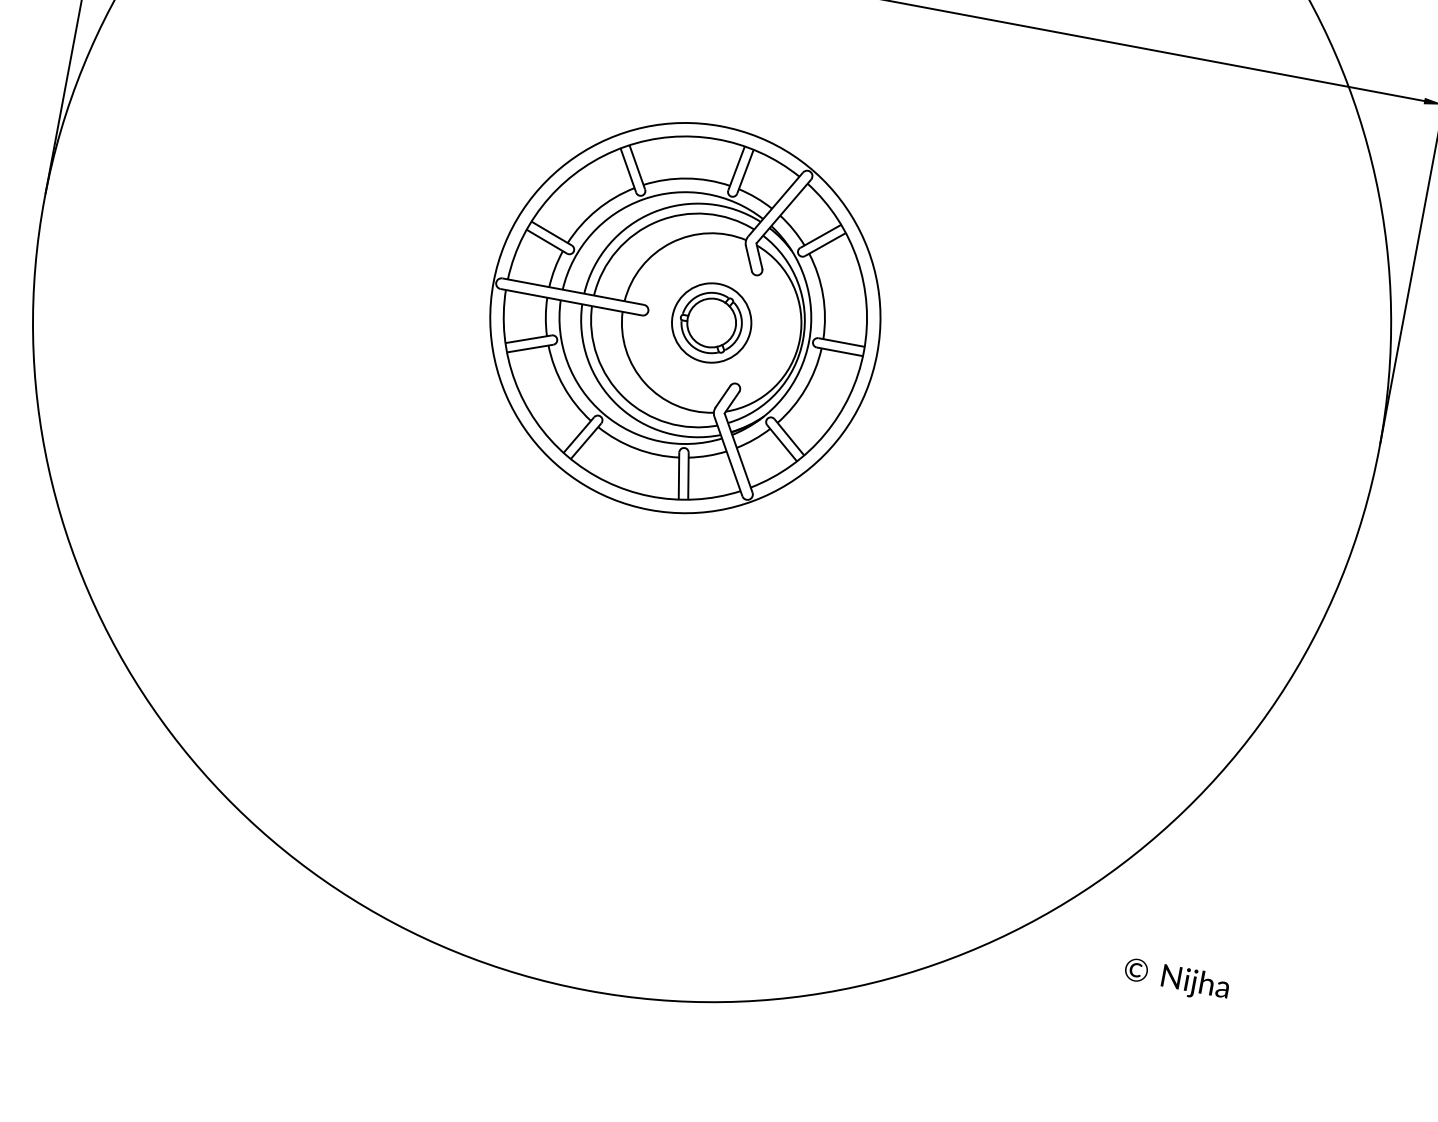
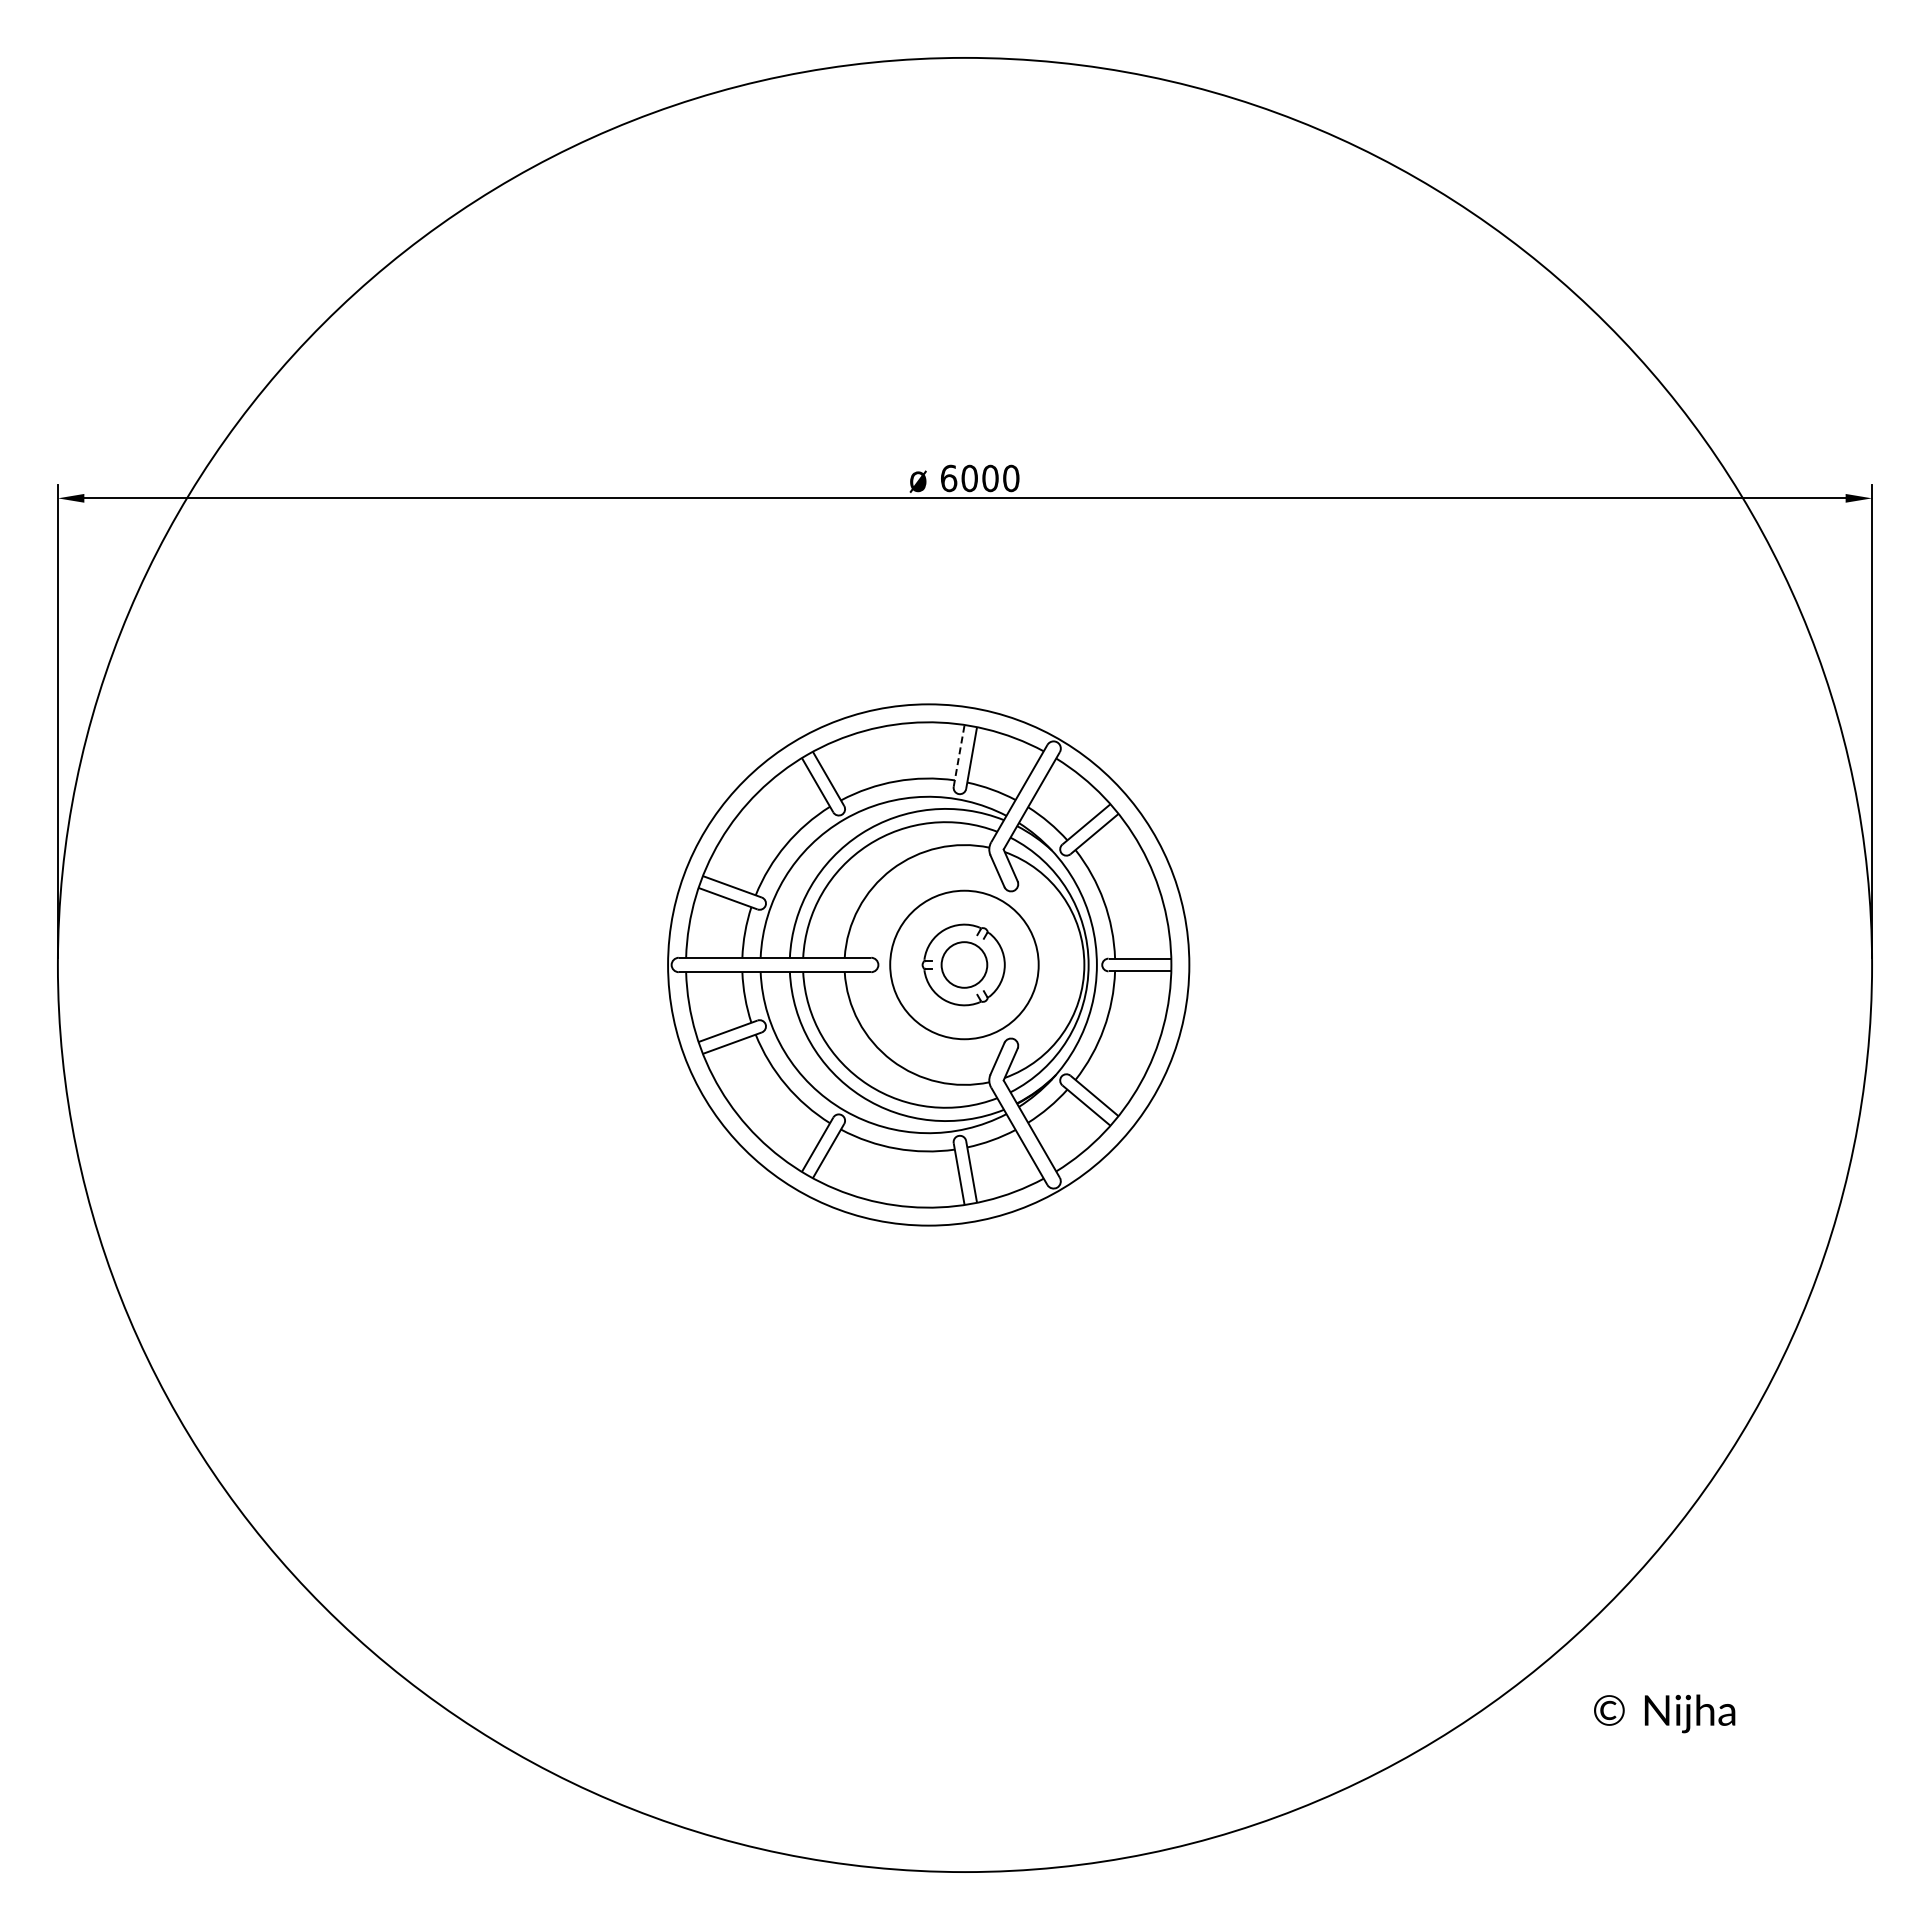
line: (736, 168) -> (959, 755), solid -> dashed
circle: (711, 322) -> (964, 964), size x0.7
circle: (711, 322) -> (964, 964), size x1.4
text: (1176, 980) -> (1664, 1713), moved

